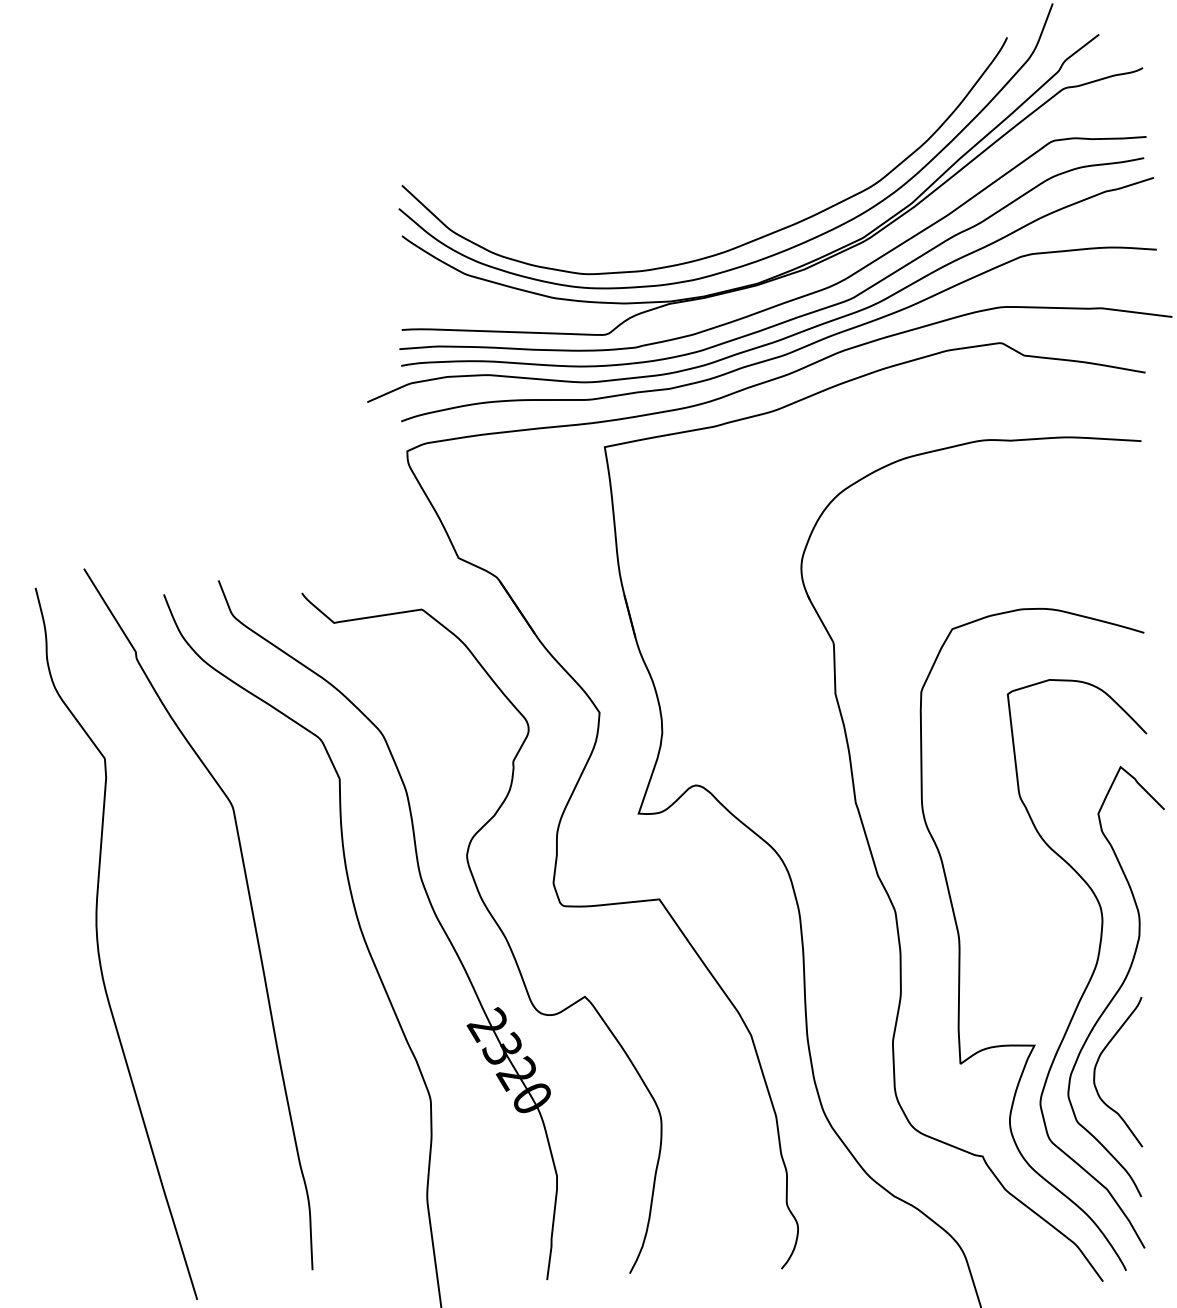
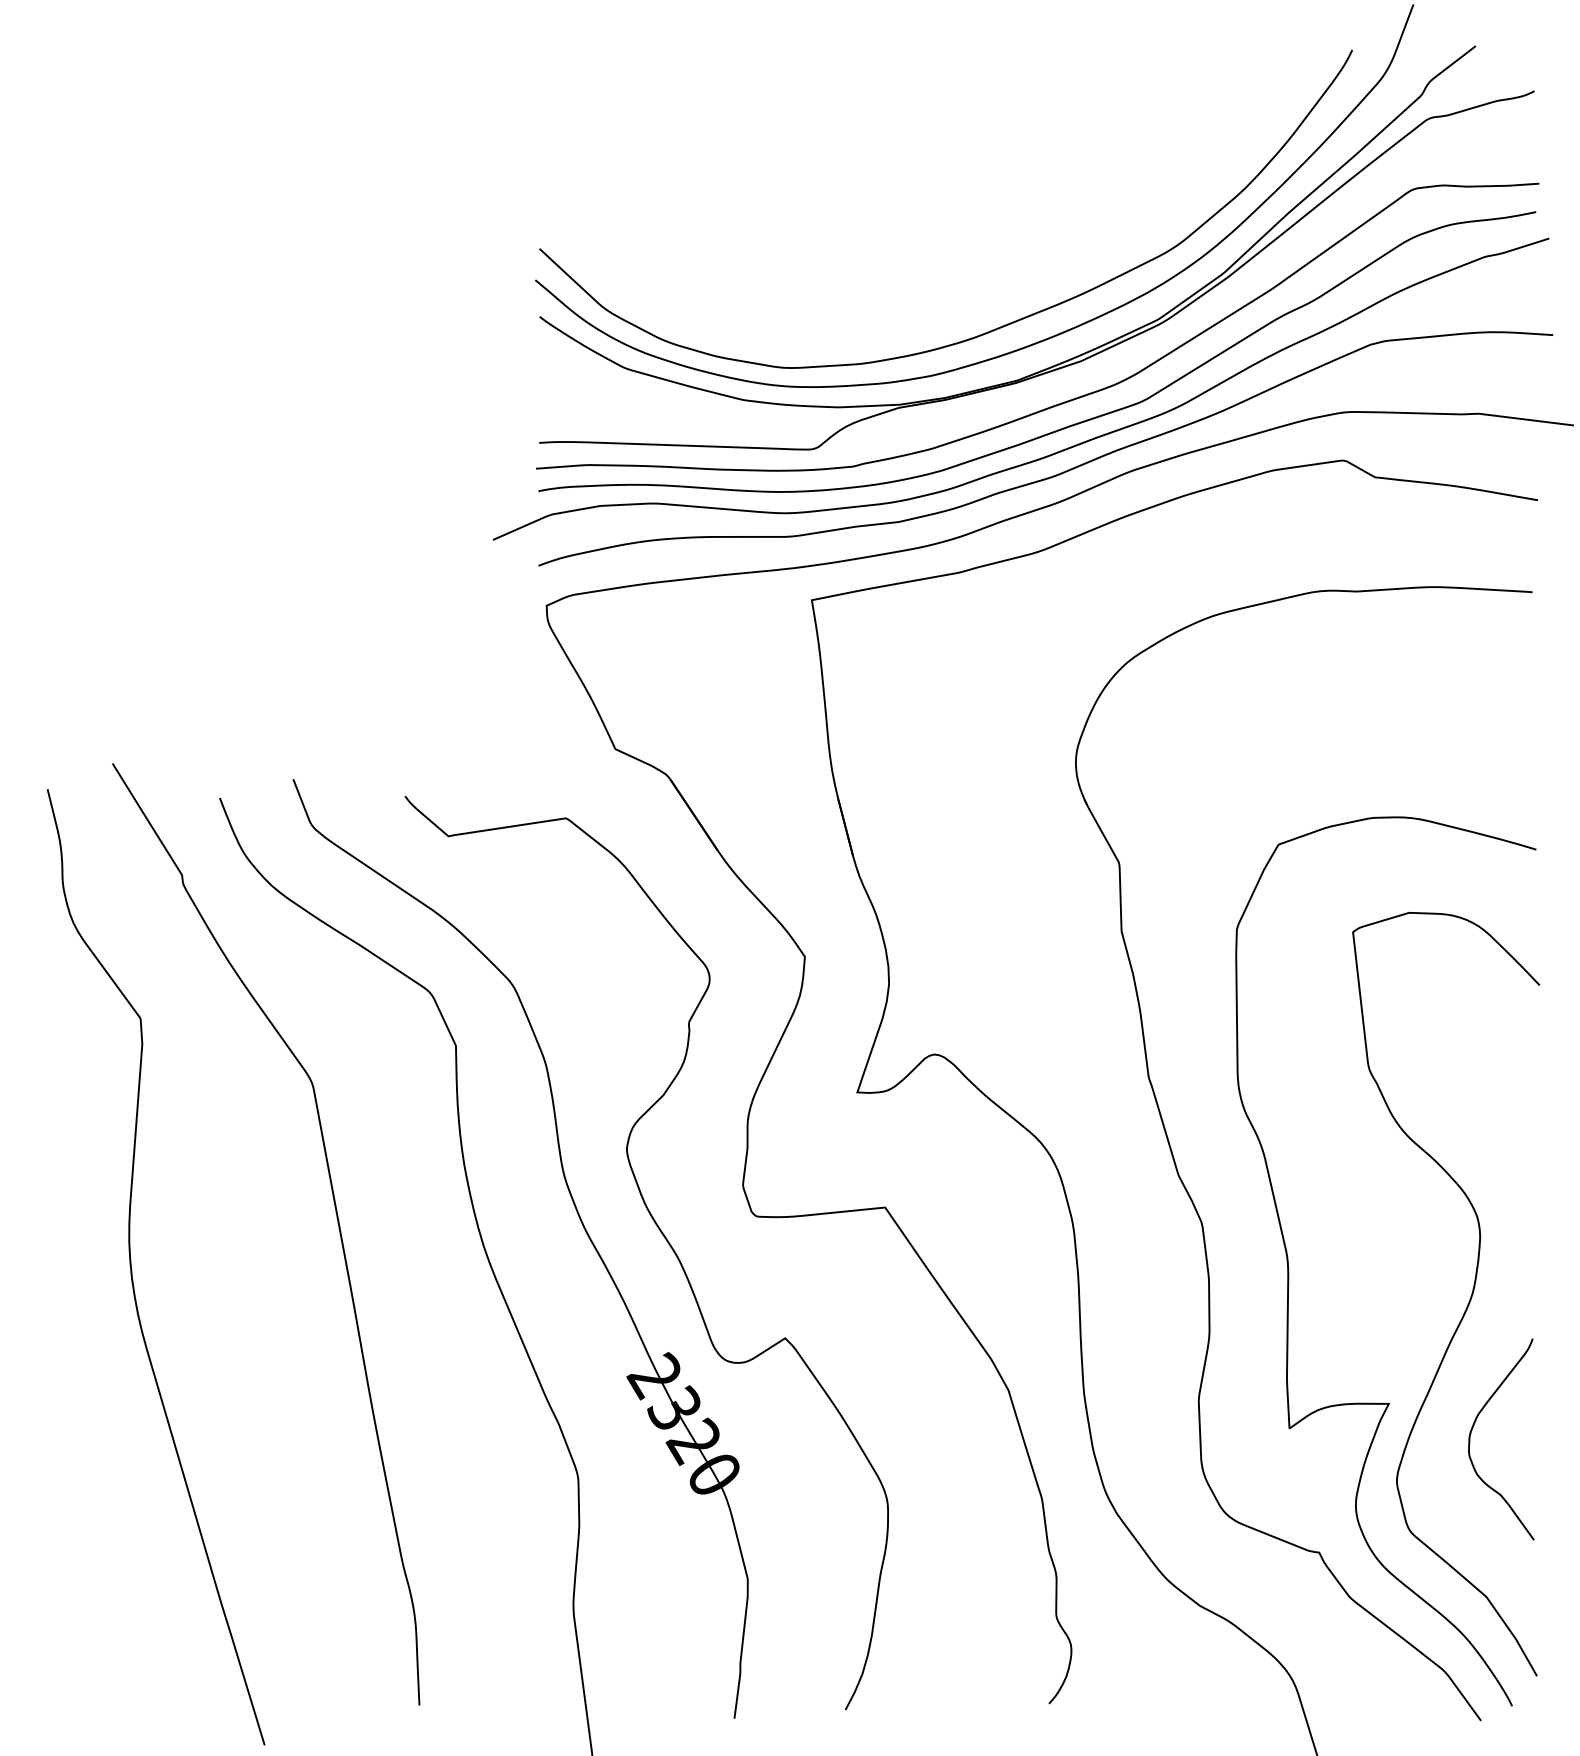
curve: (1121, 984) -> (1505, 1321), removed

